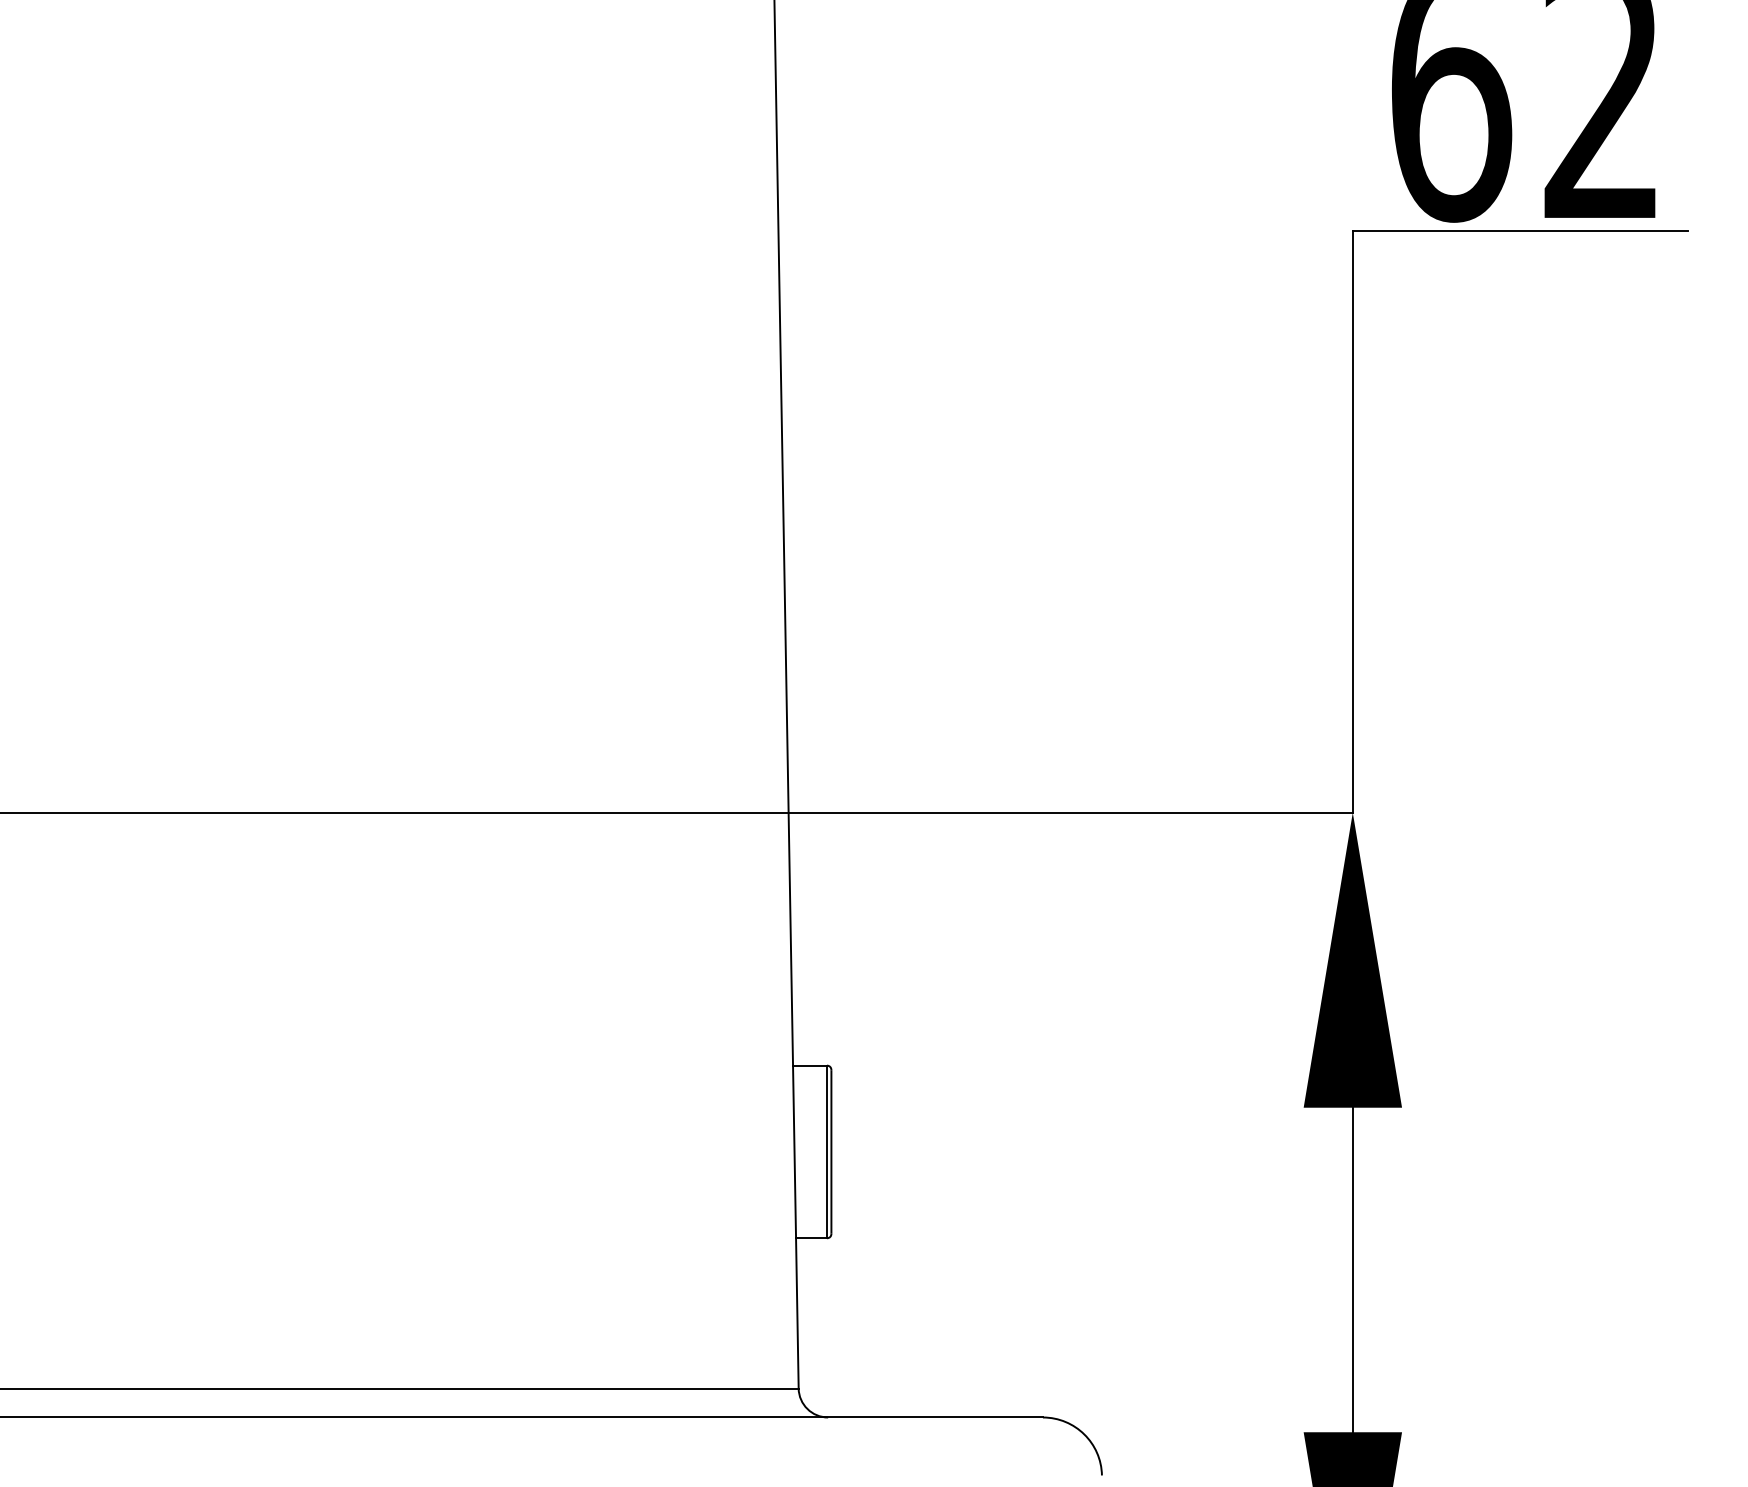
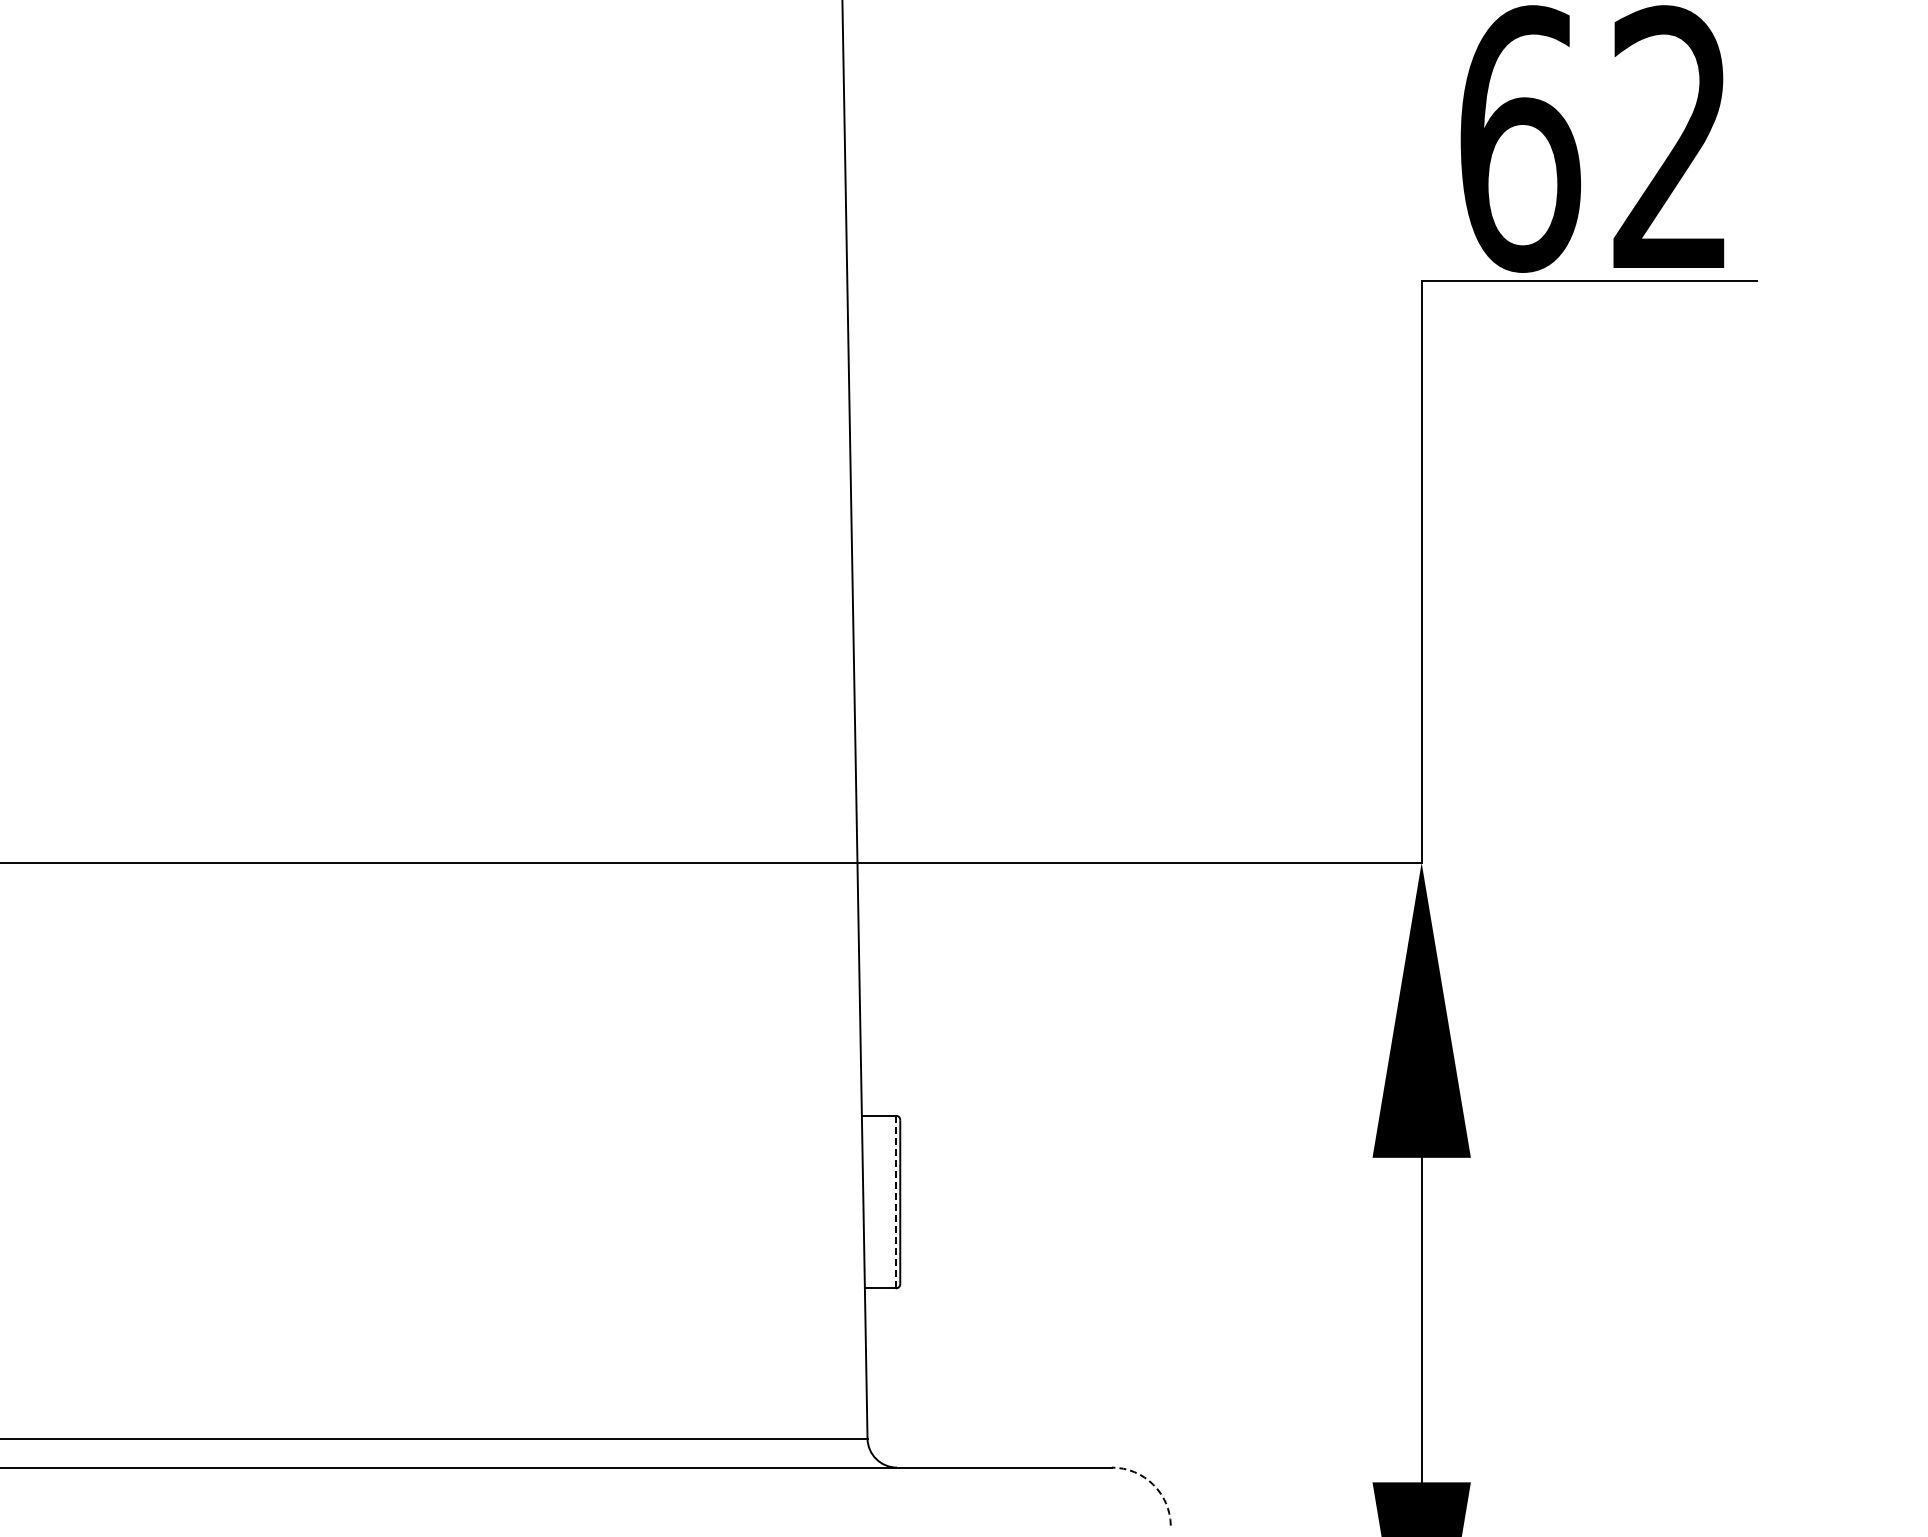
line: (826, 1151) -> (895, 1201), solid -> dashed
arc: (1084, 1434) -> (1153, 1484), solid -> dashed

